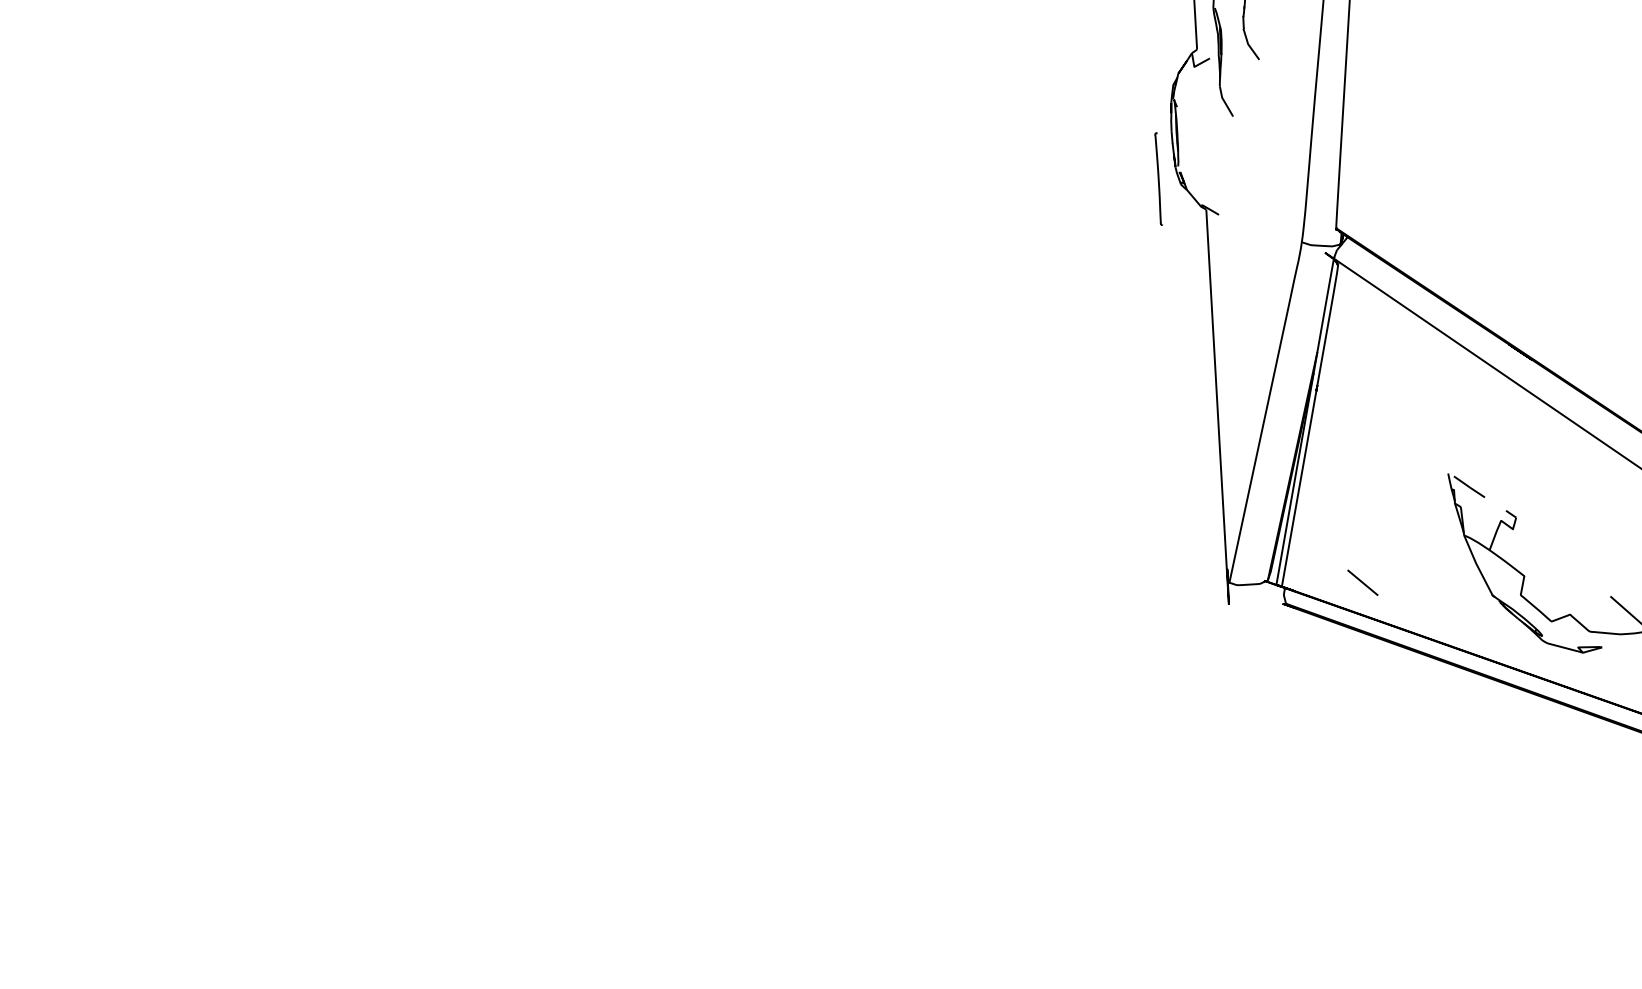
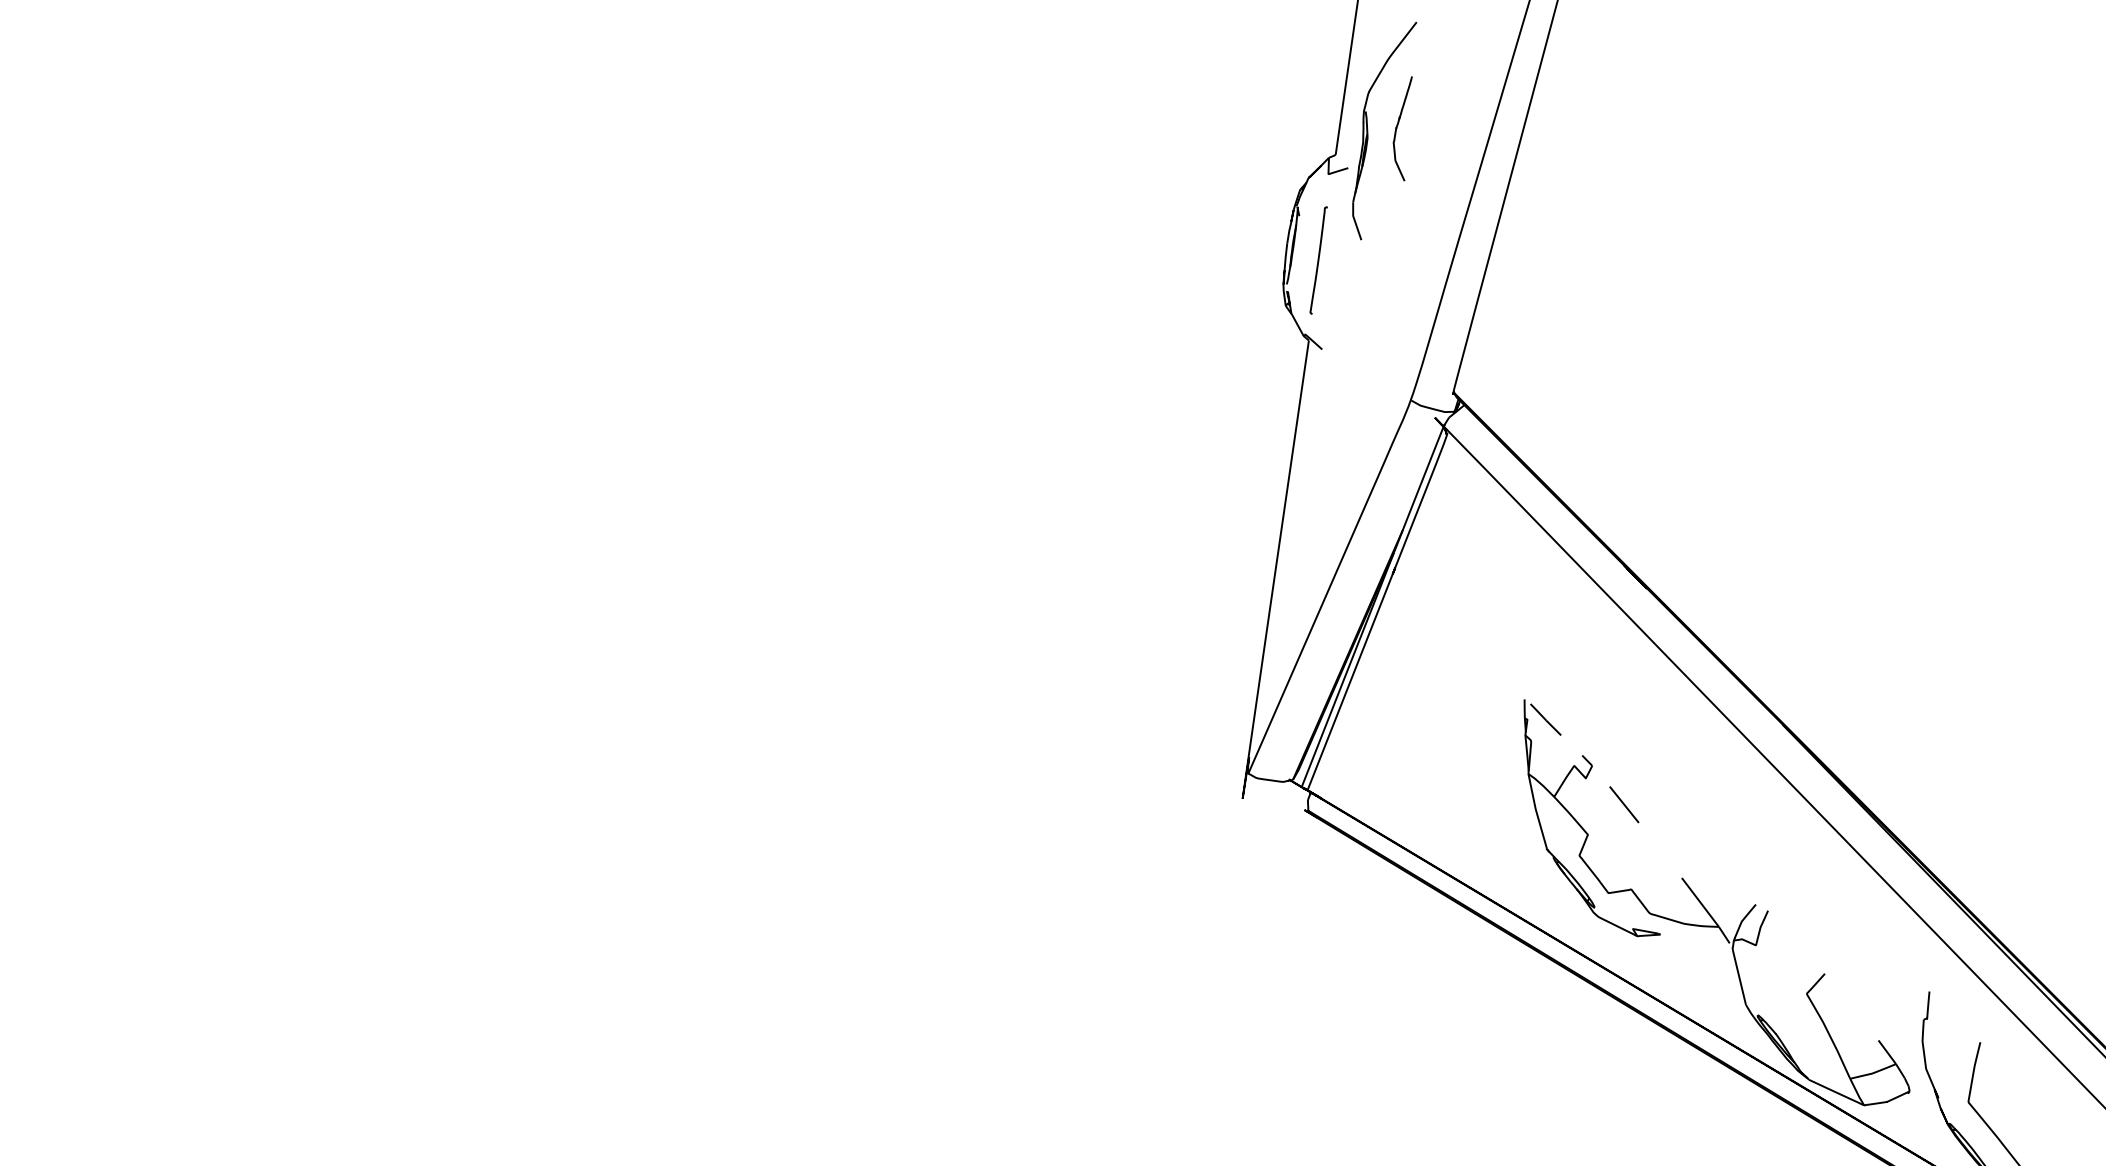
curve: (1158, 179) -> (1318, 260), moved
line: (1362, 582) -> (1624, 804), moved

